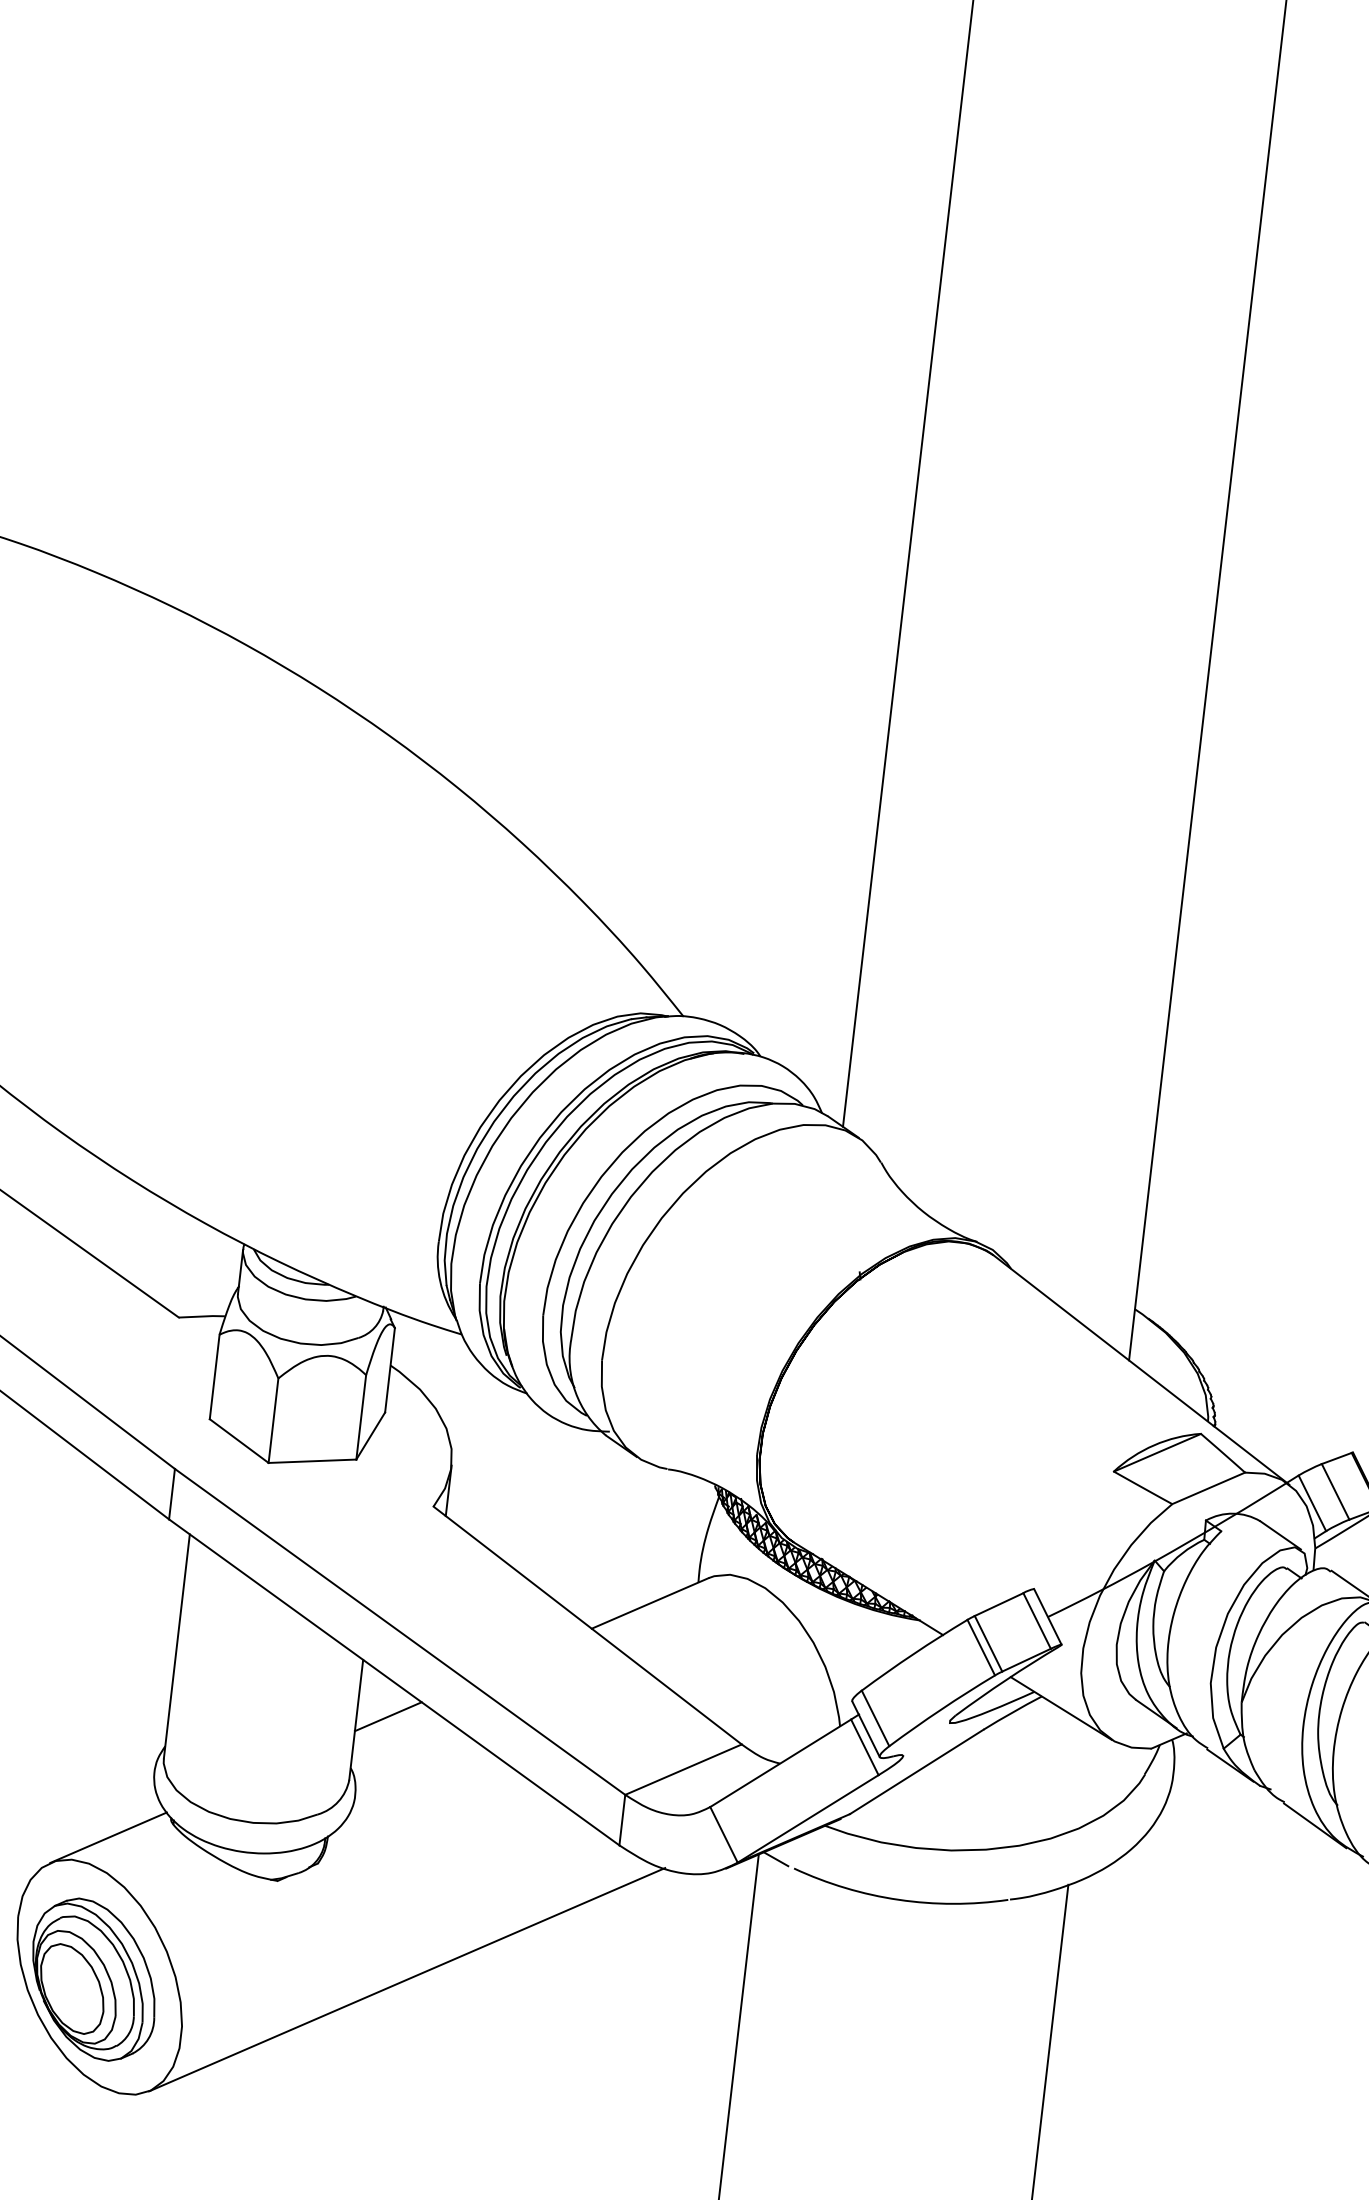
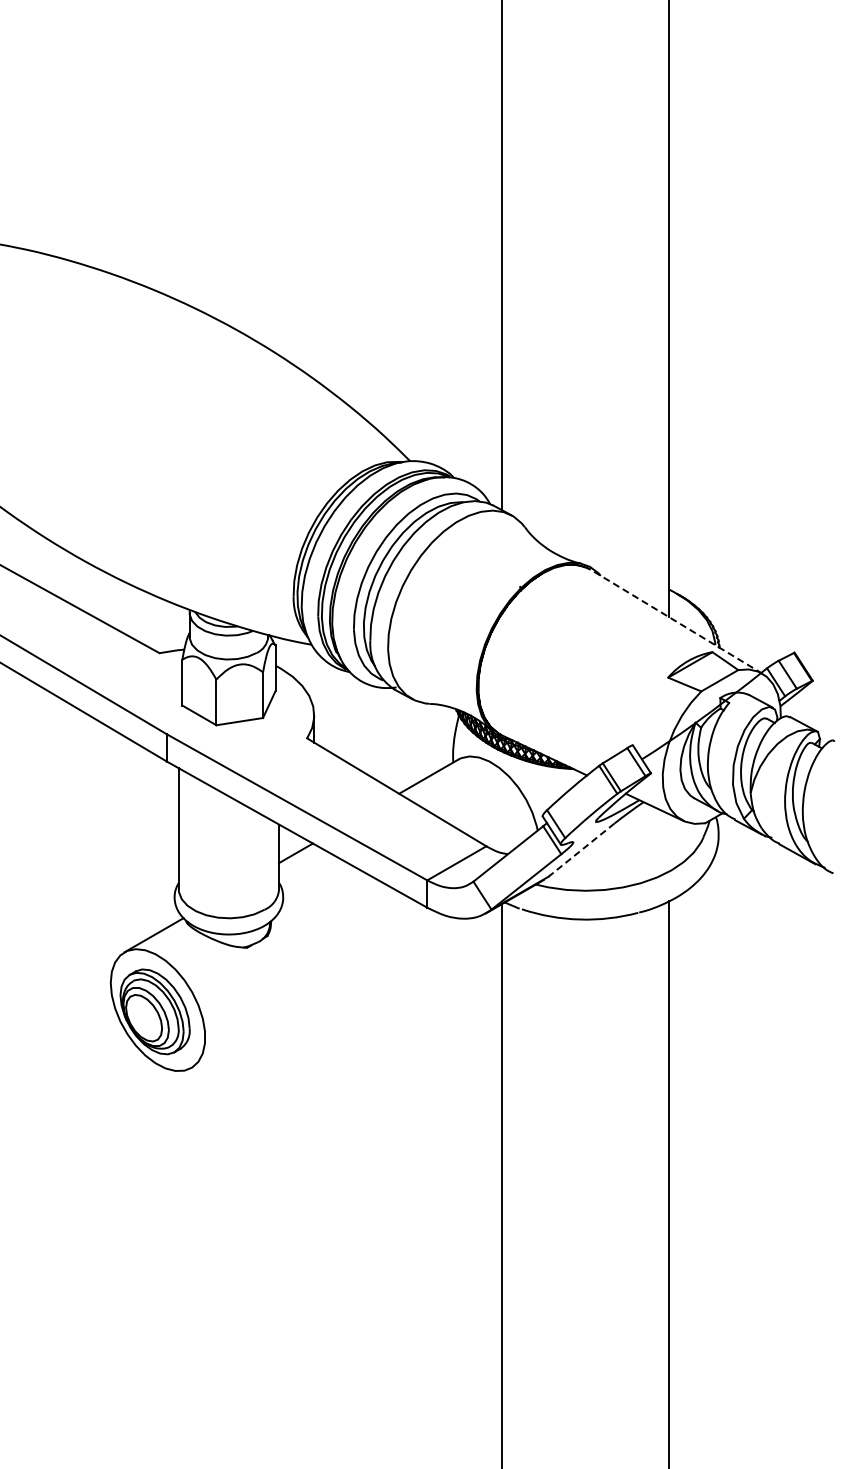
line: (1141, 1369) -> (676, 621), solid -> dashed
line: (916, 1772) -> (581, 850), solid -> dashed
line: (407, 1979) -> (322, 992), removed

